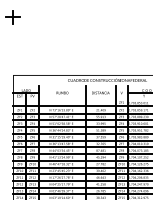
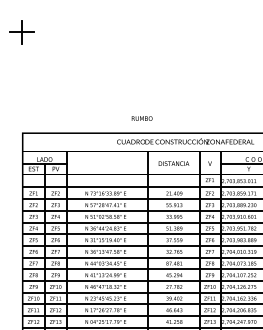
text: (62, 92) -> (142, 117), moved

